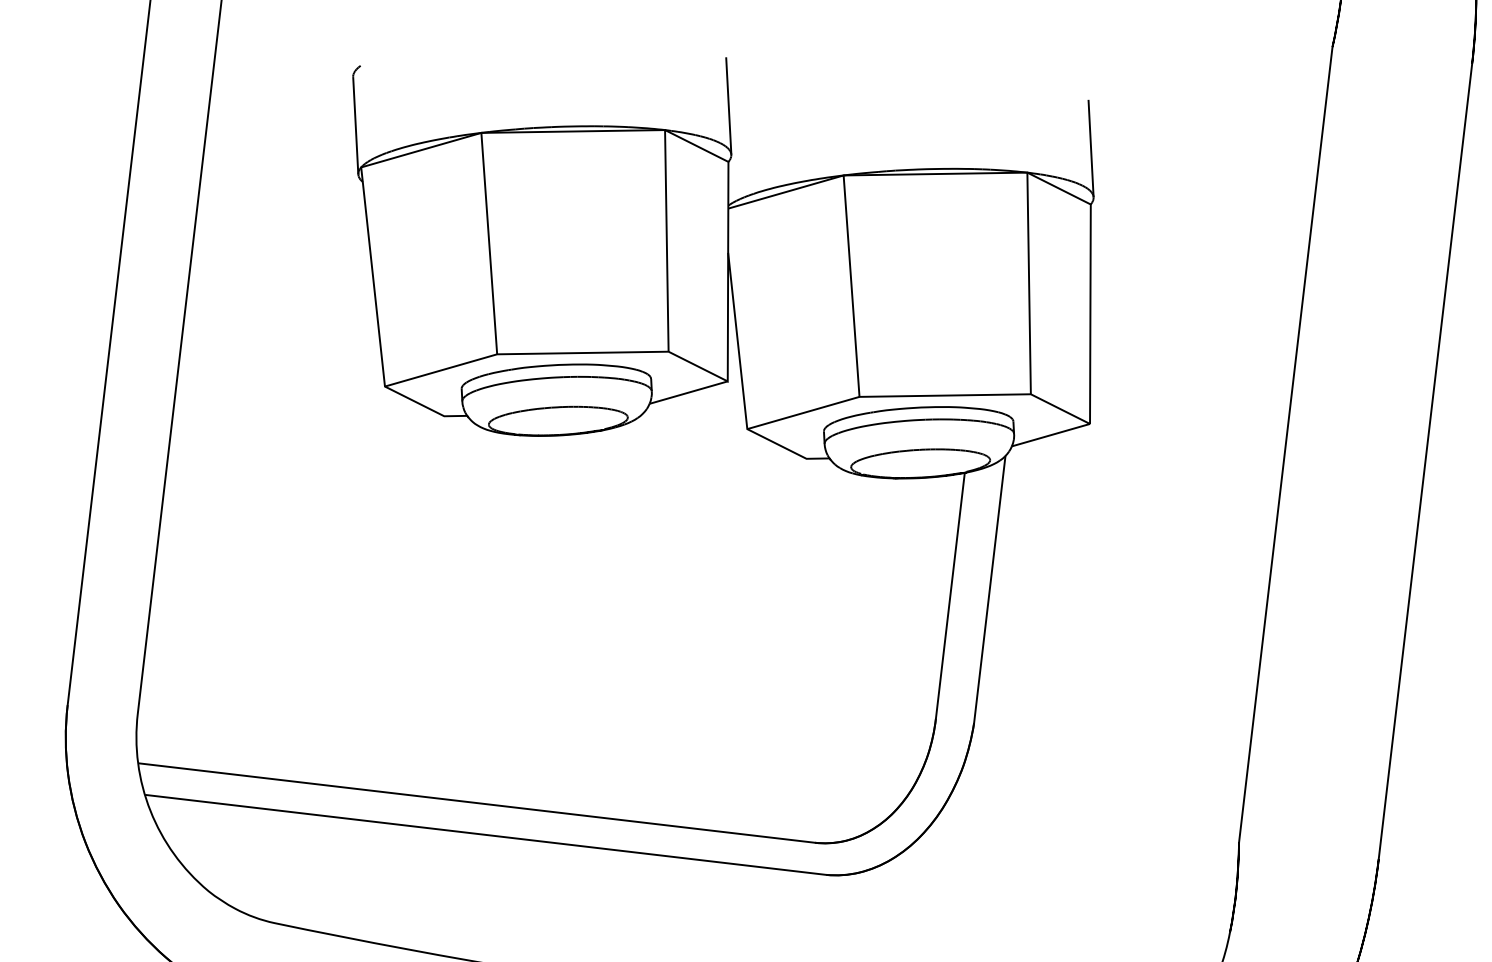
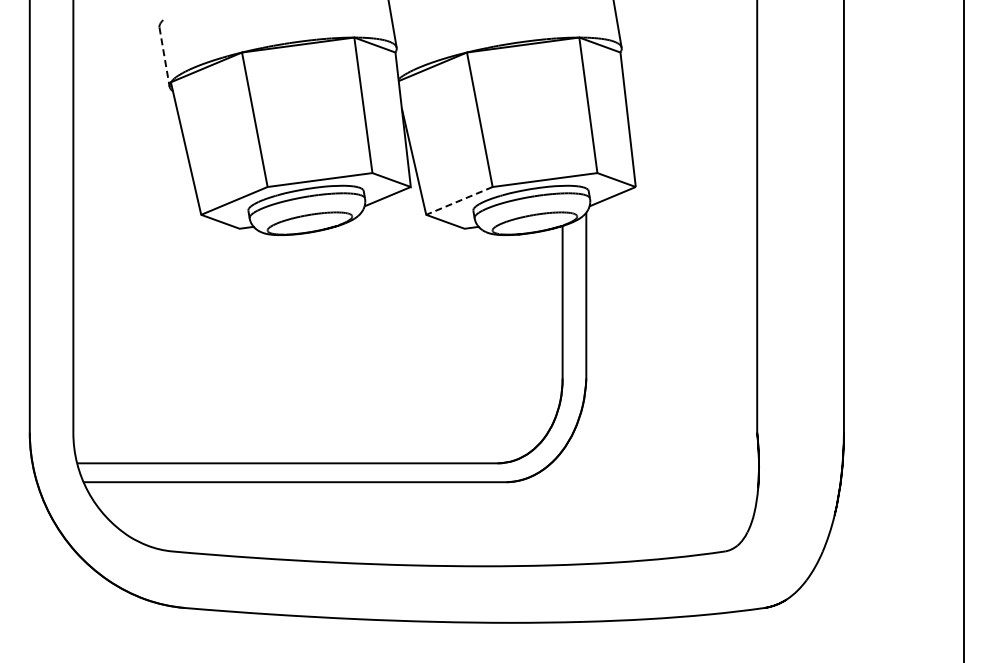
line: (355, 126) -> (164, 57), solid -> dashed
line: (803, 412) -> (459, 200), solid -> dashed

